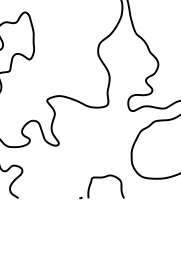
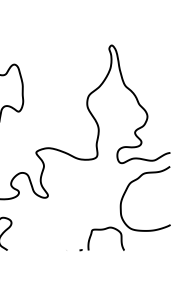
part: (101, 178) -> (101, 230), moved

